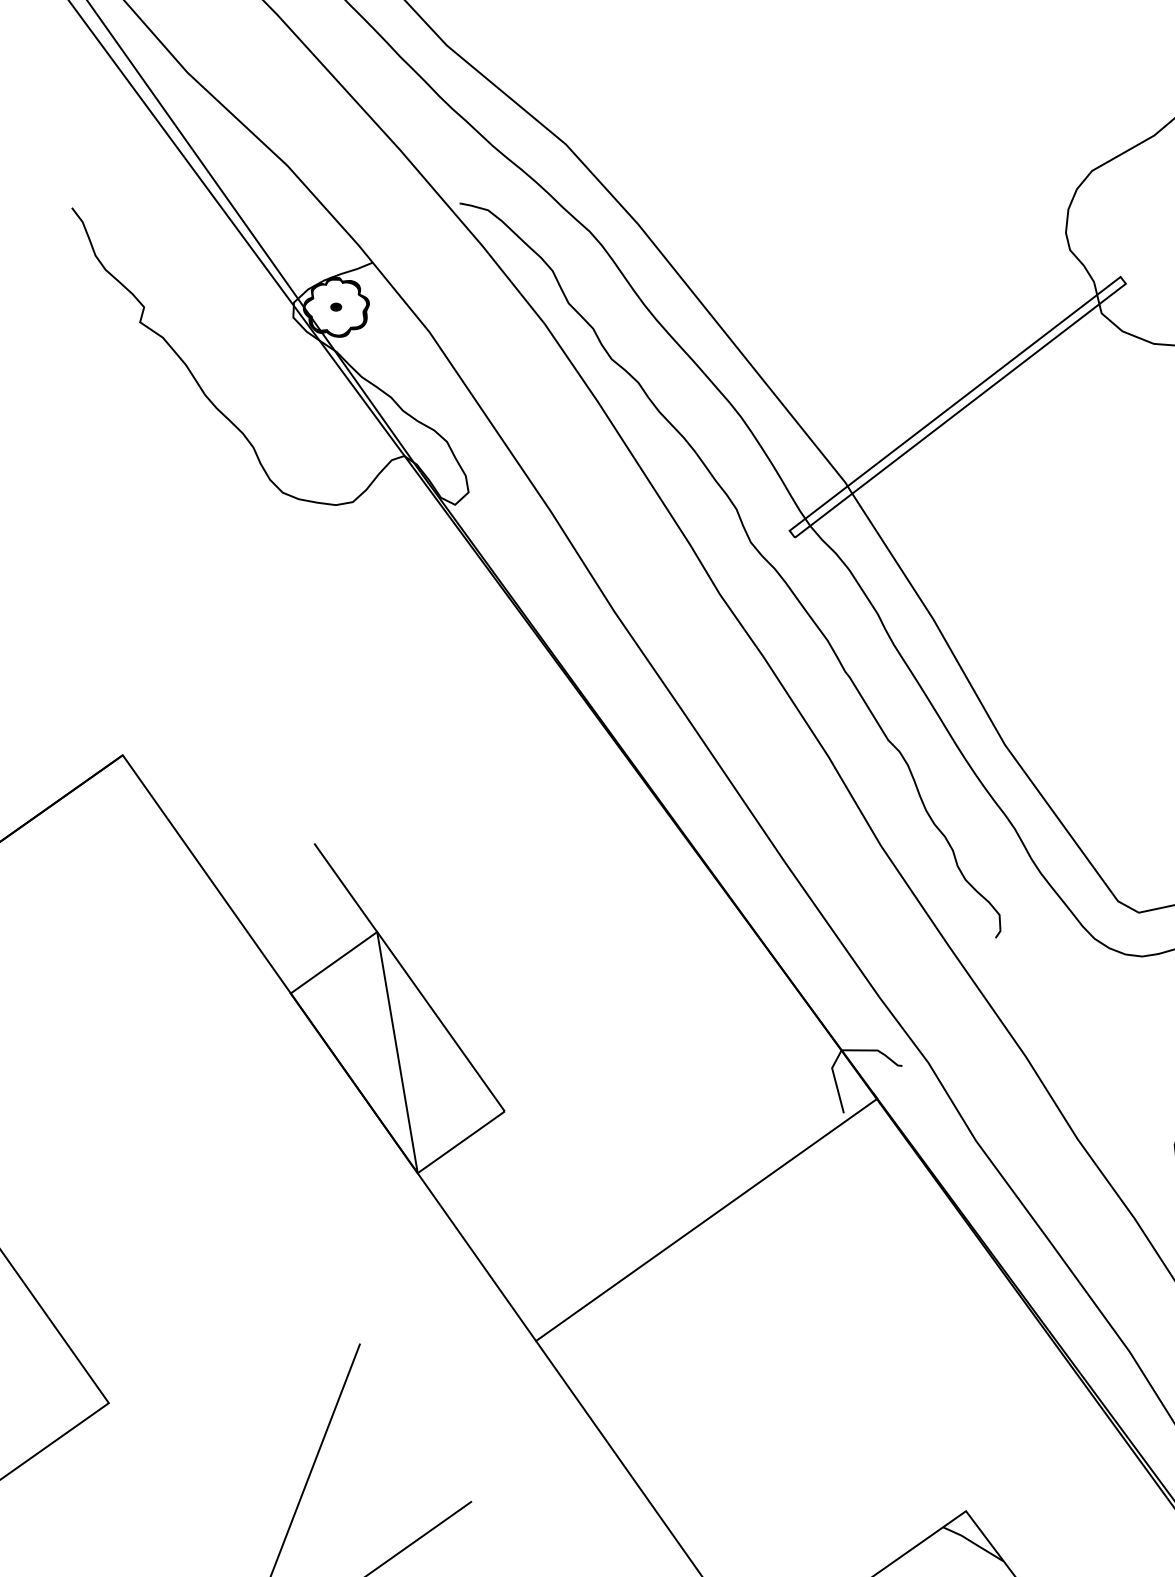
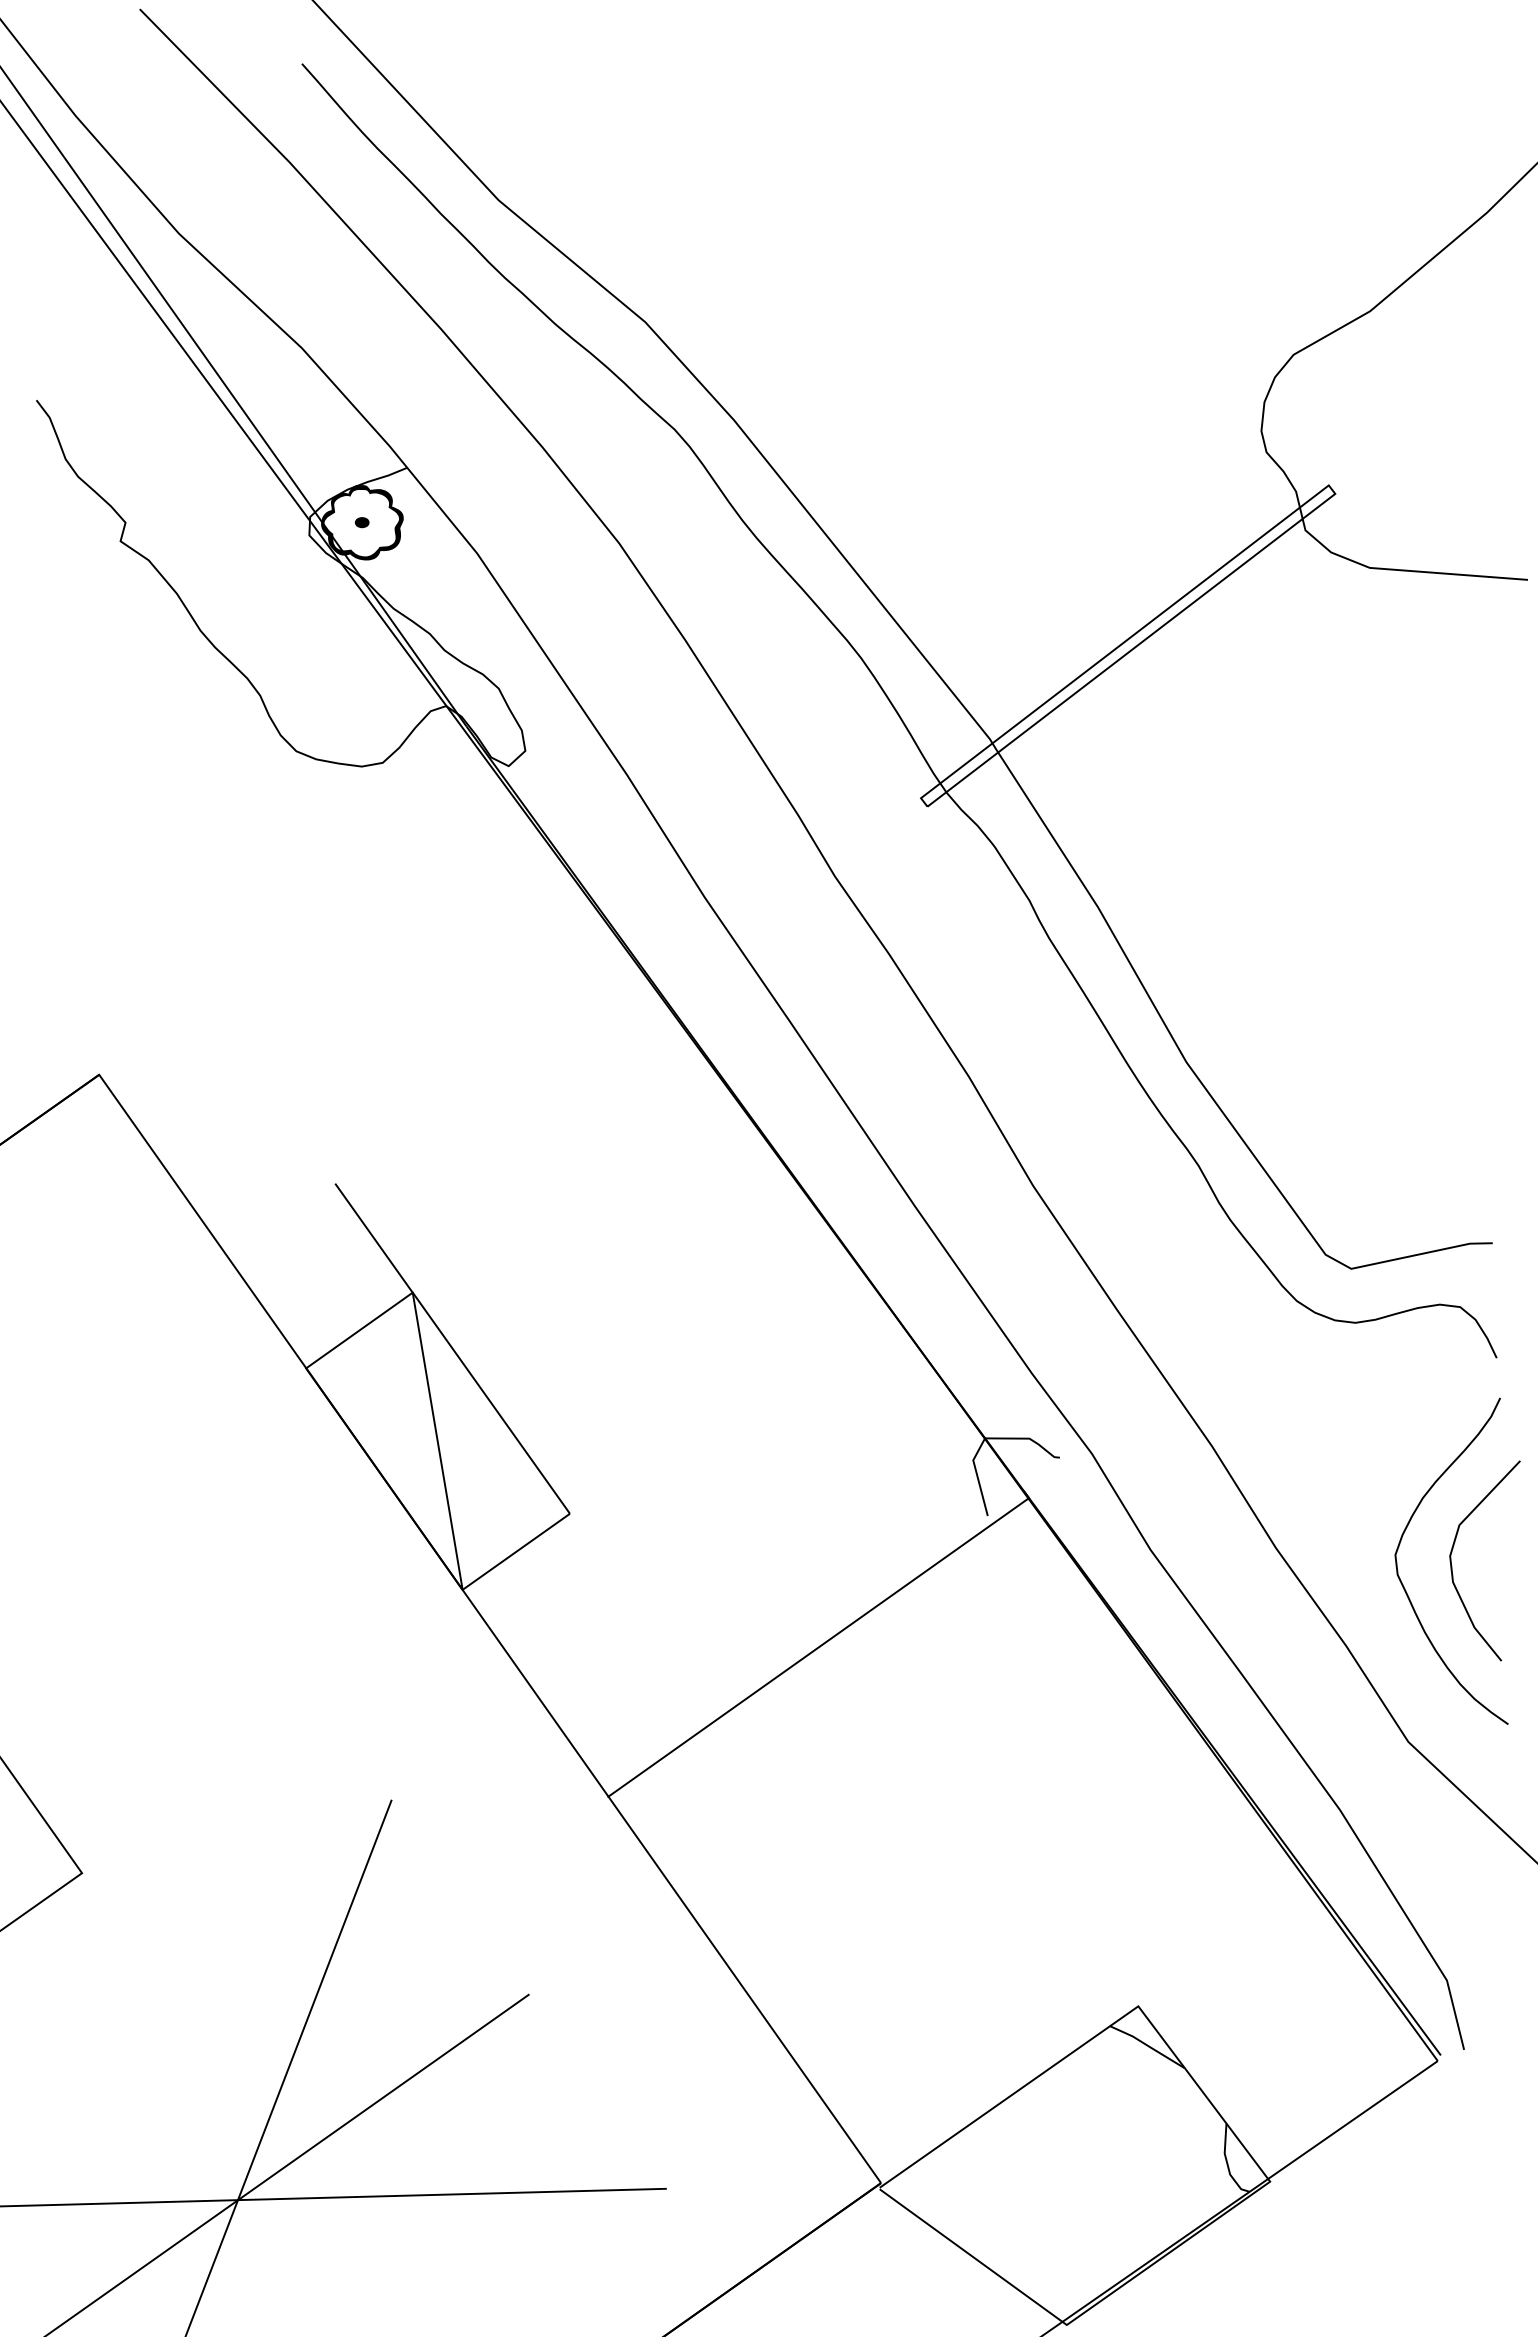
curve: (753, 547) -> (876, 818), removed

